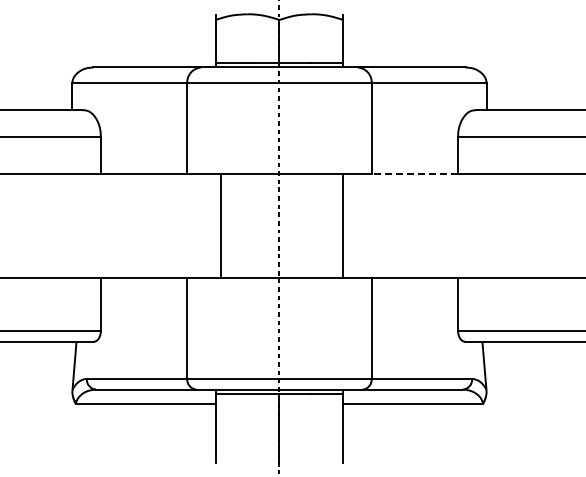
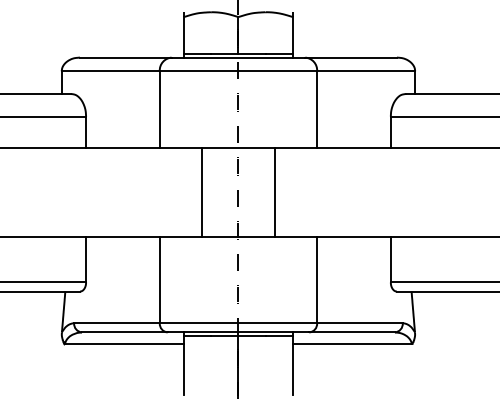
line: (414, 173) -> (353, 148), dashed -> solid
line: (220, 225) -> (201, 192), moved
line: (343, 225) -> (275, 192), moved

